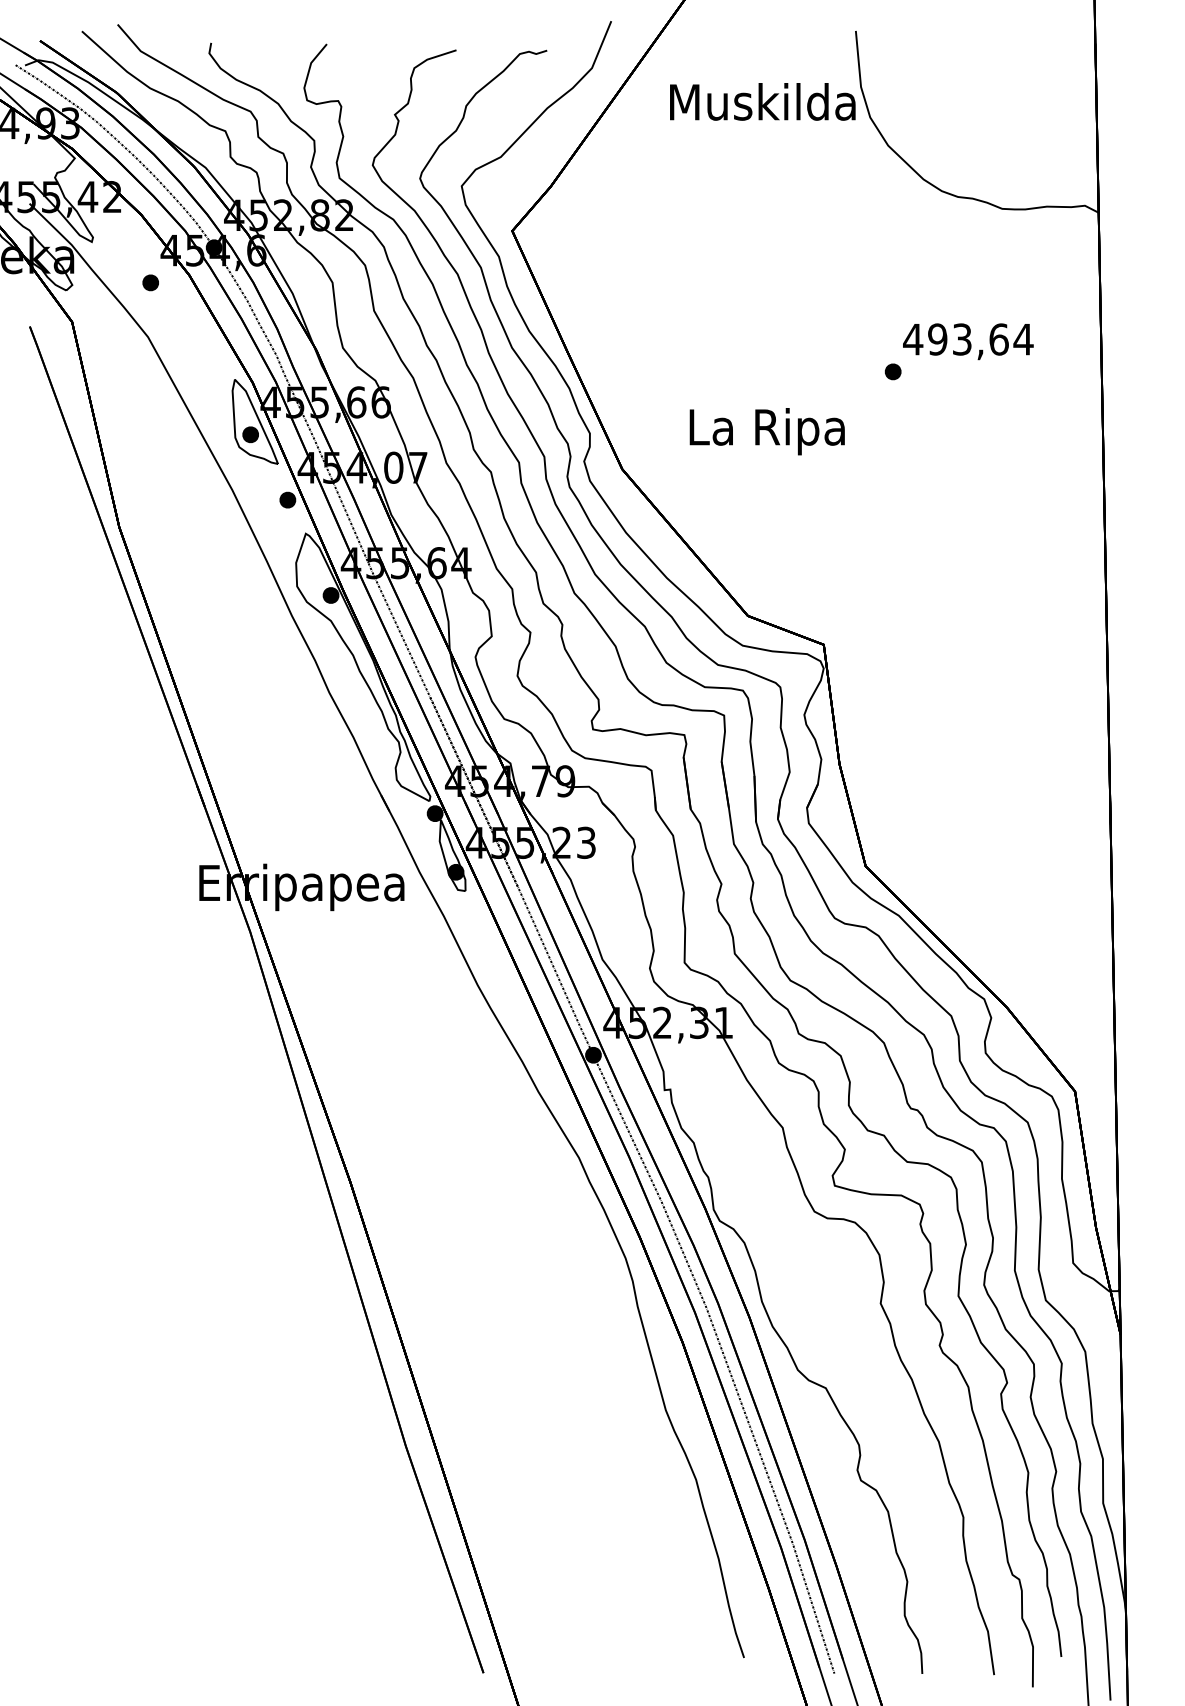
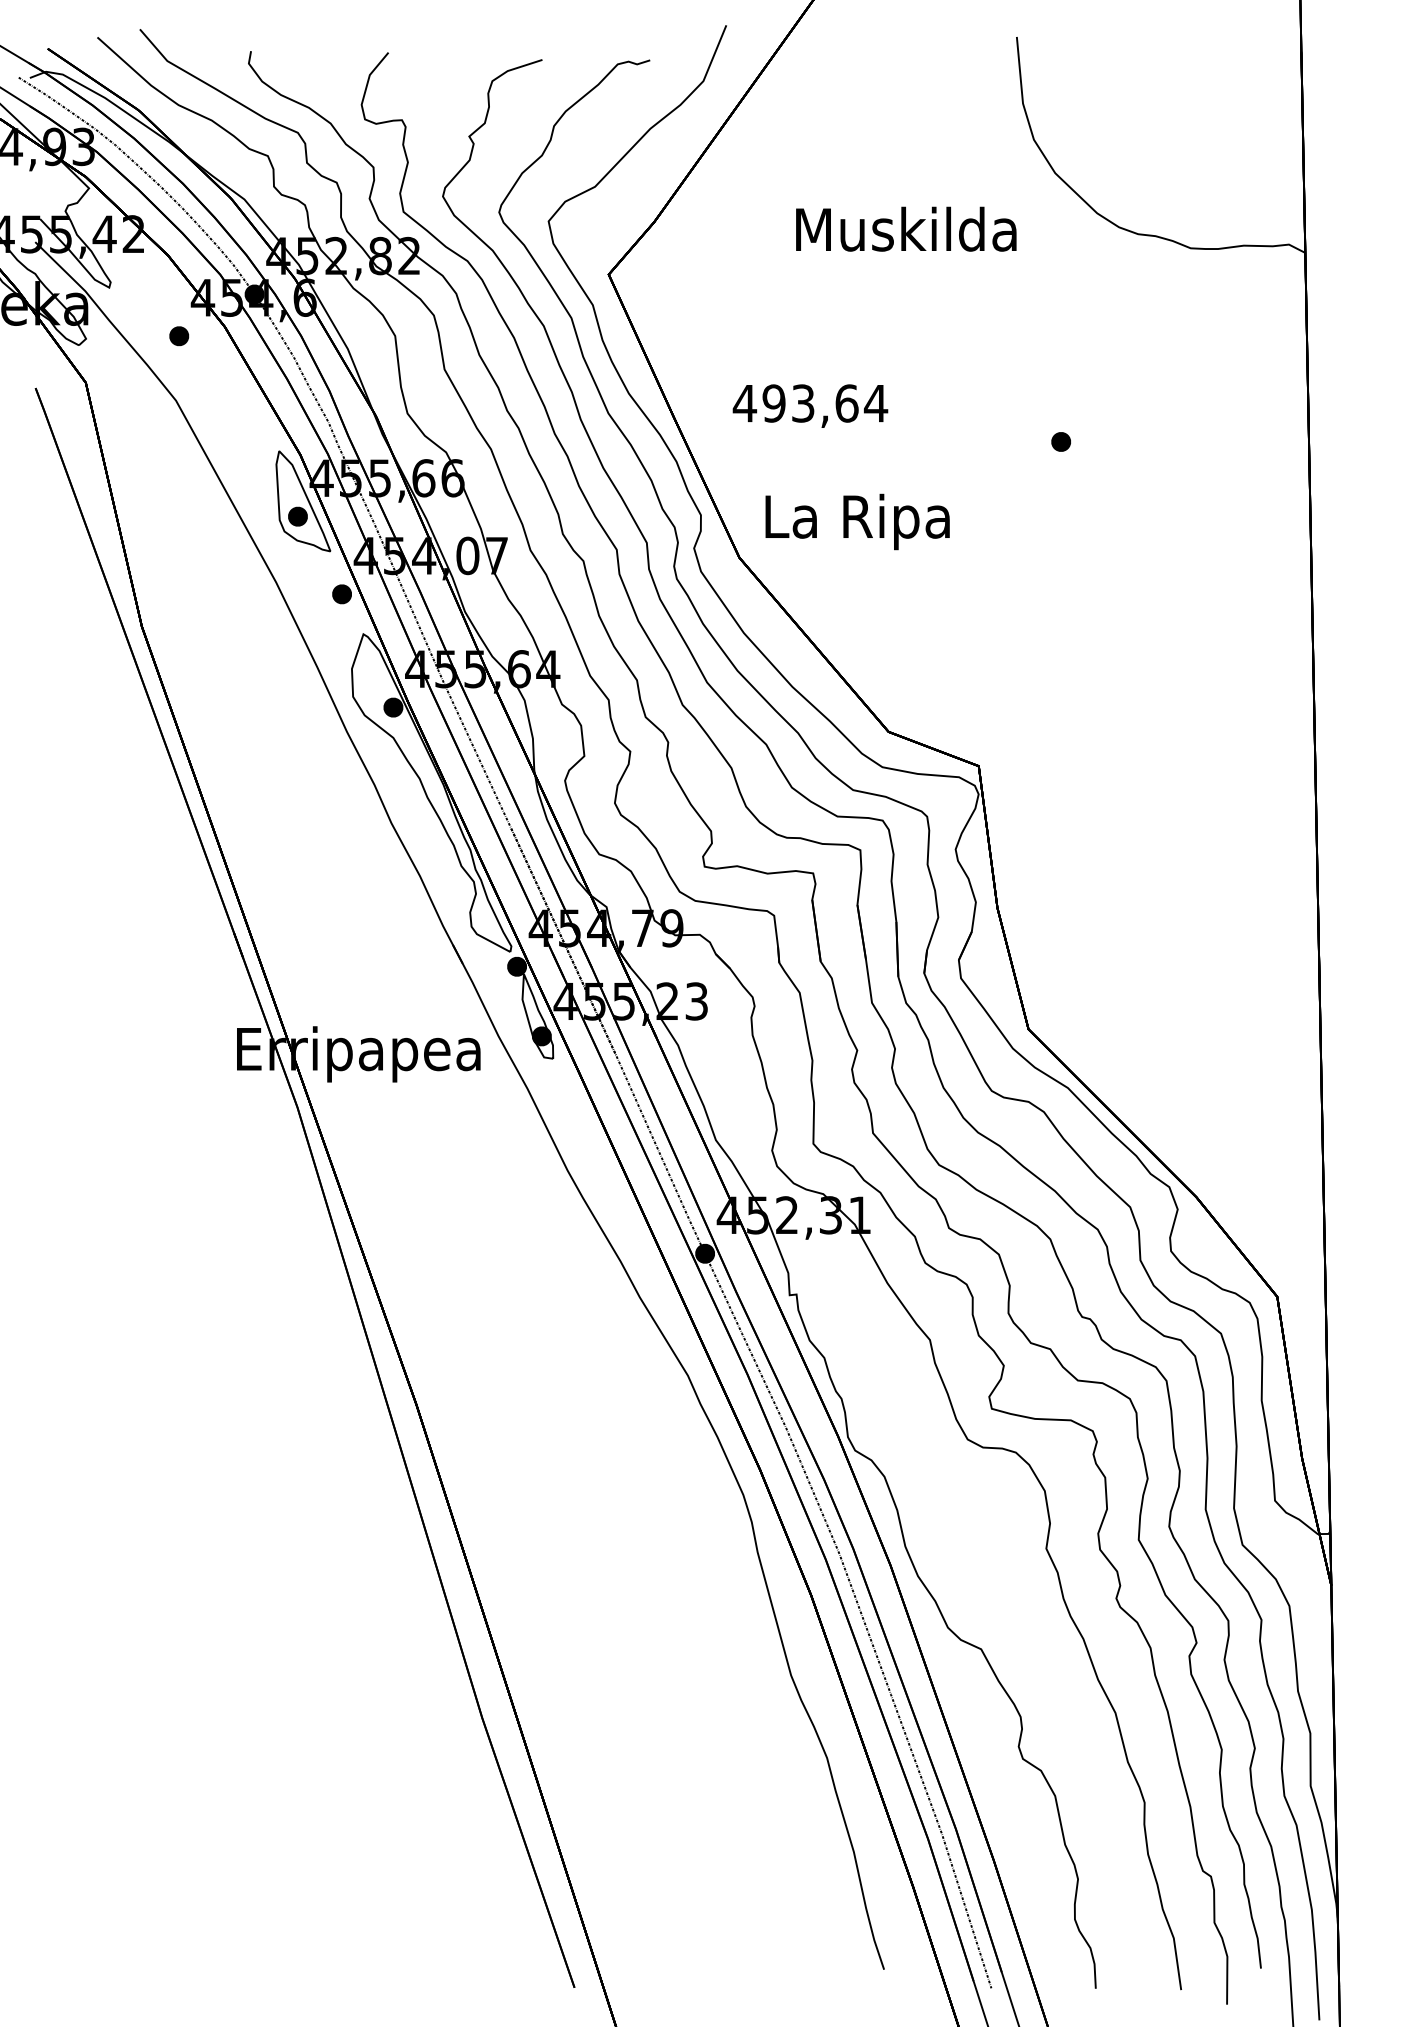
text: (762, 101) -> (906, 228), moved
text: (968, 341) -> (810, 405), moved
text: (767, 431) -> (857, 521), moved

